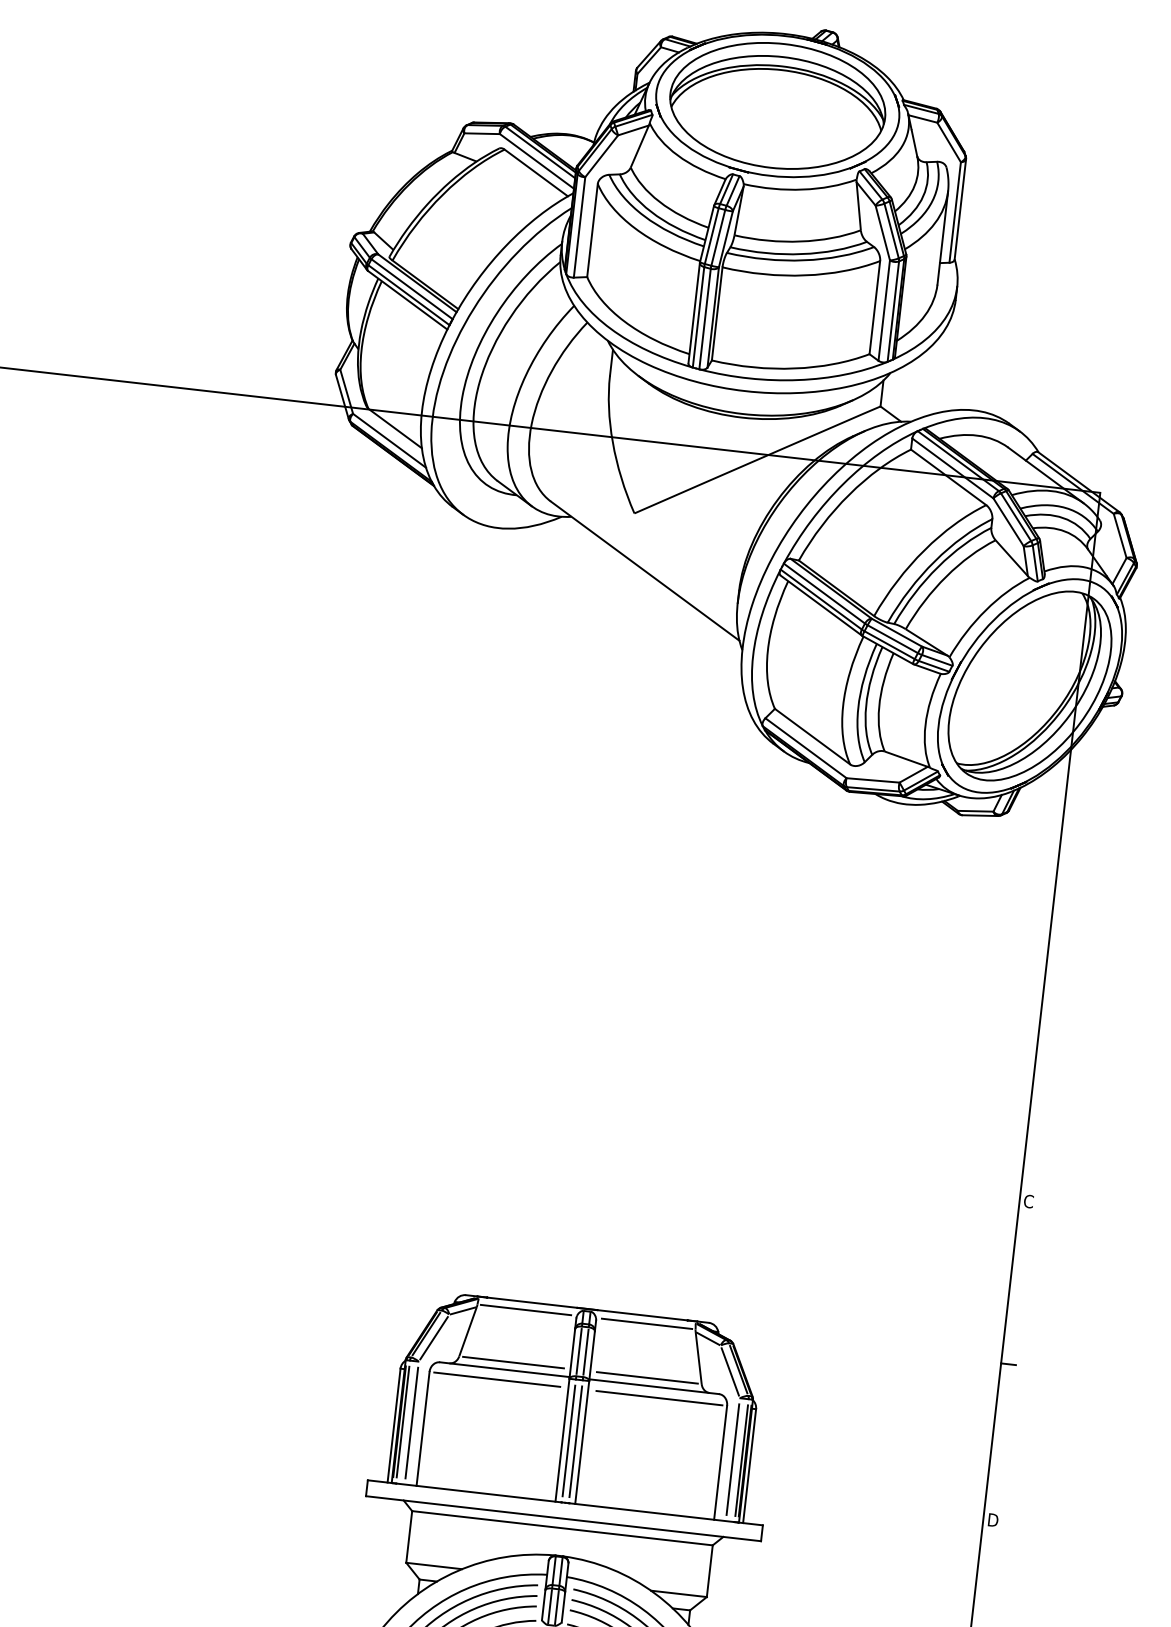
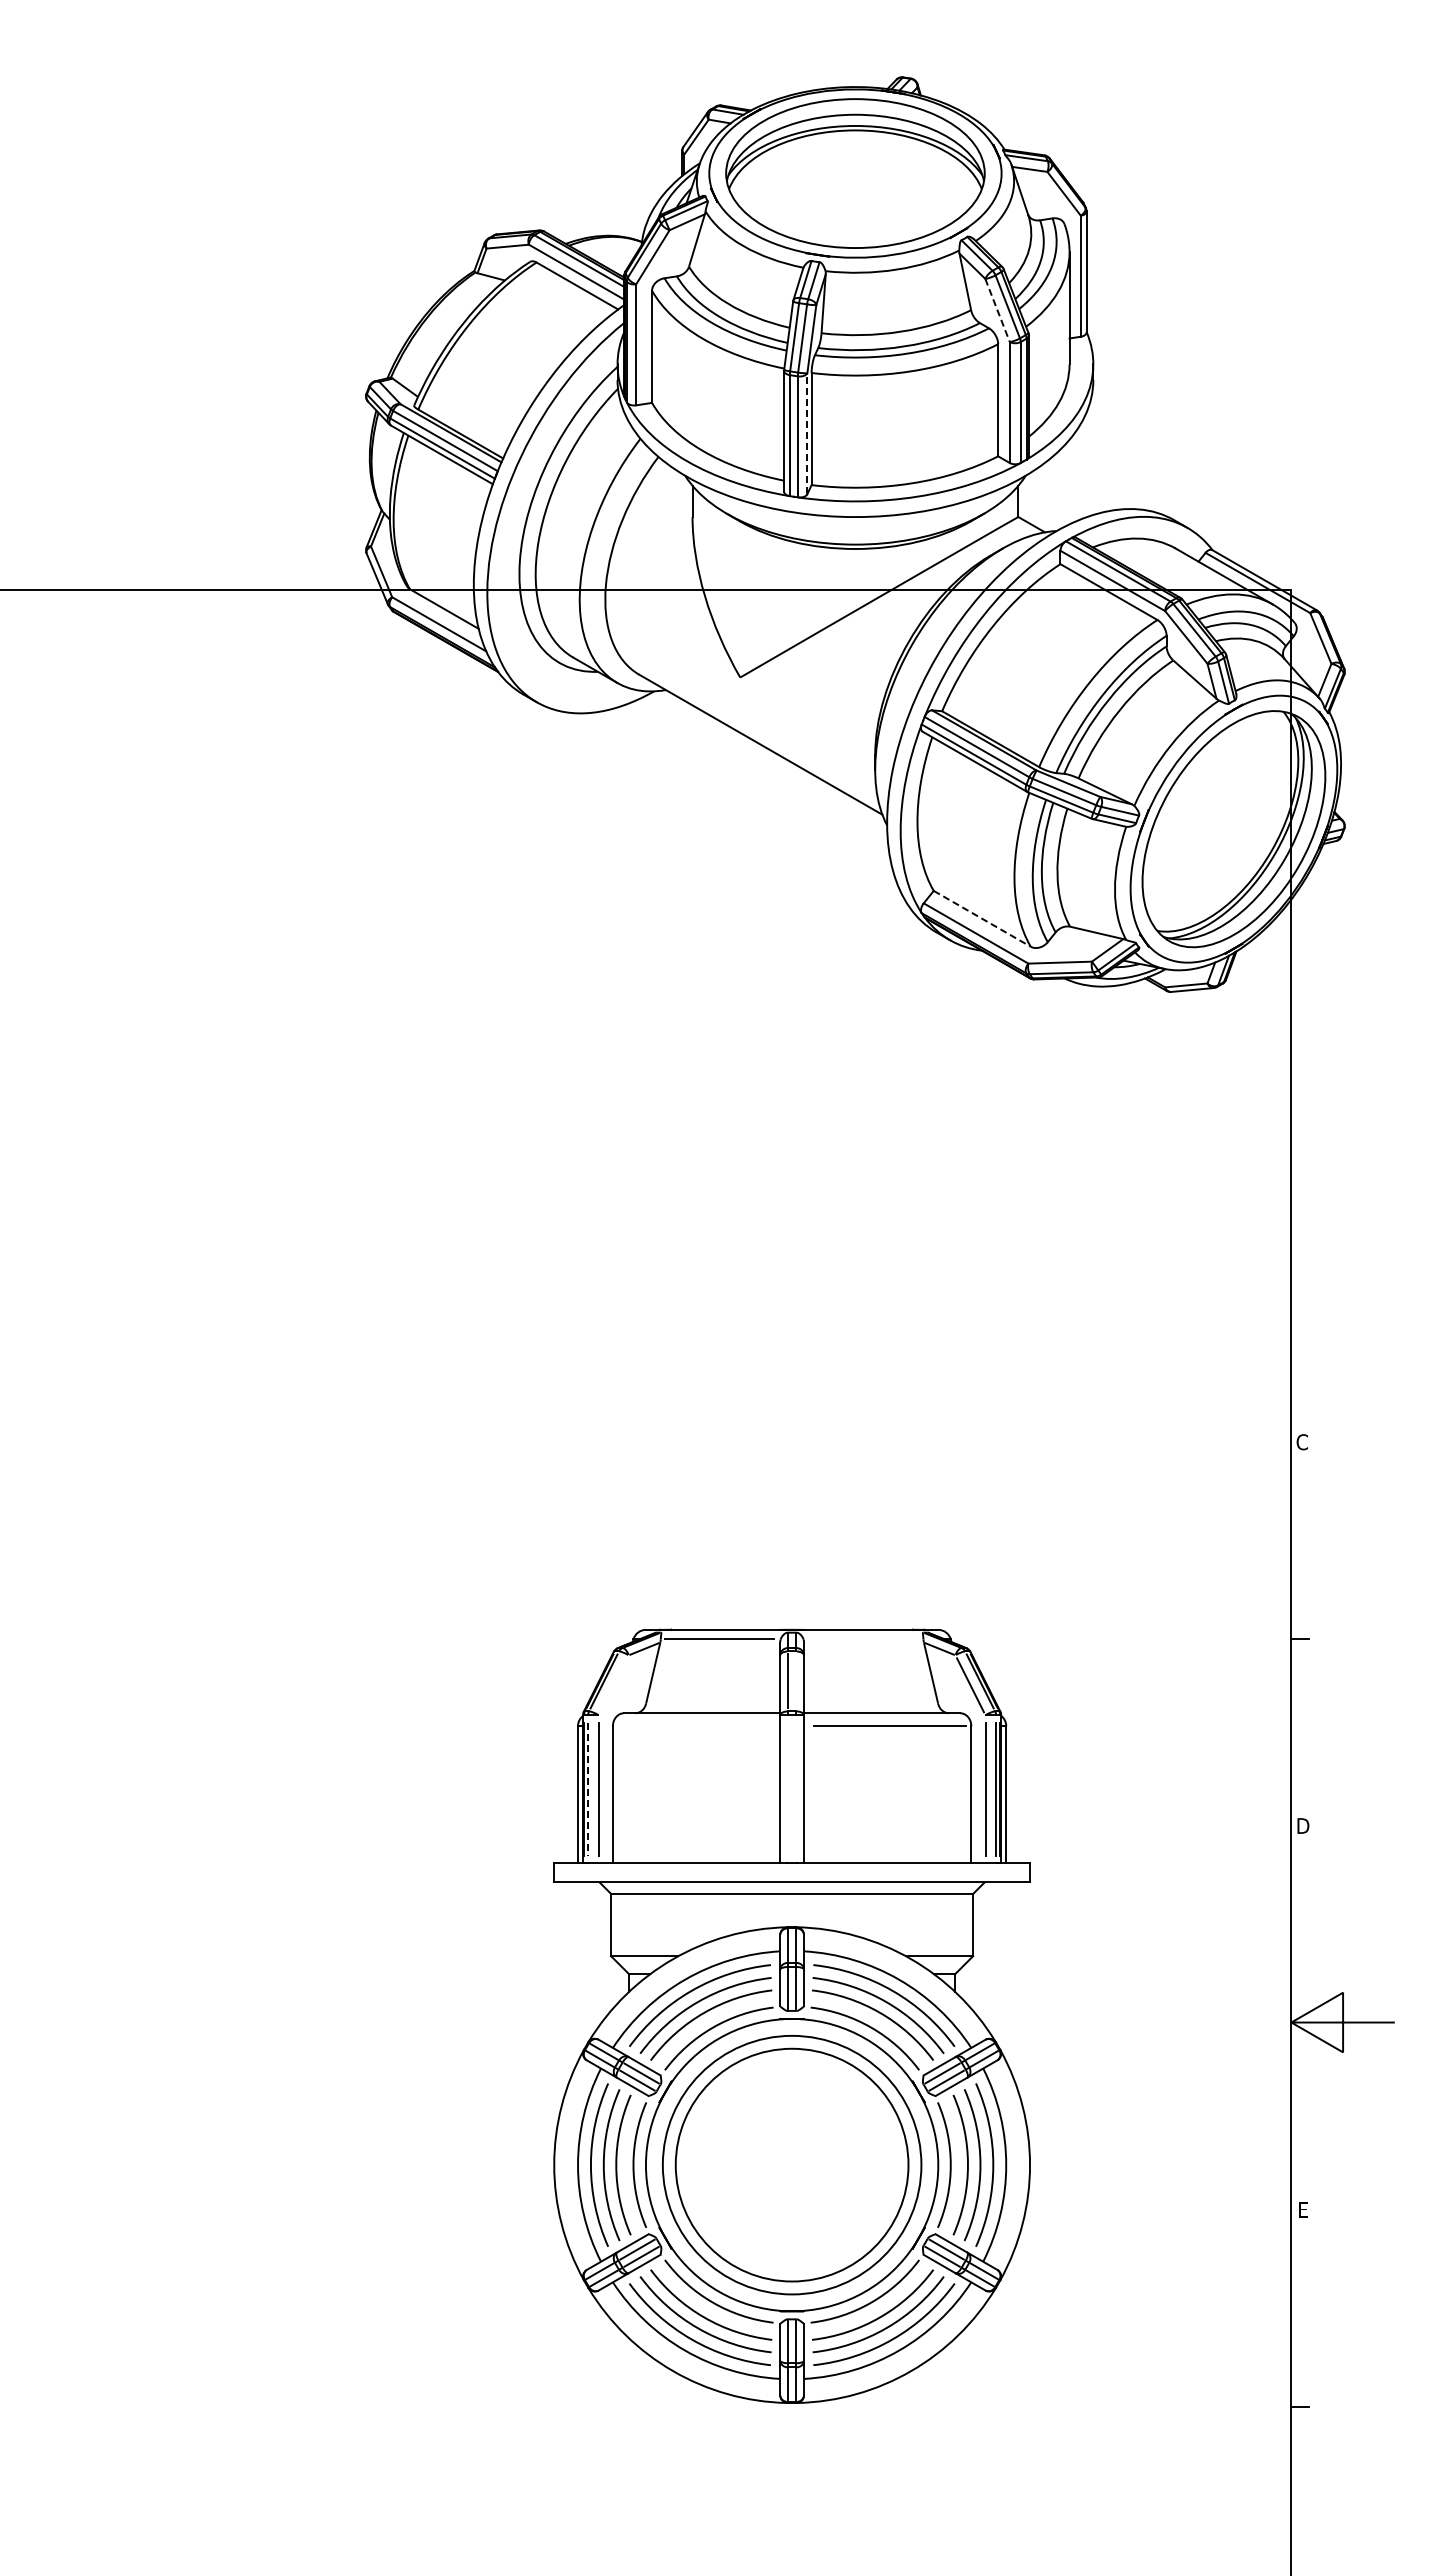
line: (882, 233) -> (997, 310), solid -> dashed
line: (713, 317) -> (807, 433), solid -> dashed
line: (812, 736) -> (982, 918), solid -> dashed
line: (646, 1323) -> (864, 1639), removed
line: (433, 1338) -> (613, 1685), removed
line: (586, 1352) -> (796, 1681), removed
line: (513, 1362) -> (711, 1703), removed
line: (647, 1377) -> (872, 1703), removed
line: (497, 1379) -> (694, 1726), removed
line: (403, 1422) -> (588, 1789), solid -> dashed
line: (568, 1440) -> (787, 1788), removed
line: (576, 1441) -> (796, 1788), removed

